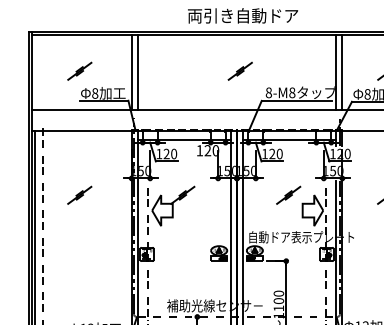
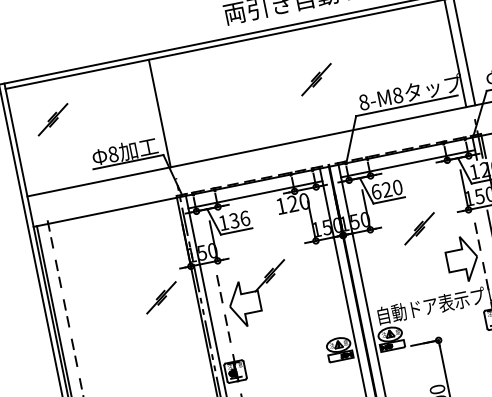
part: (79, 70) -> (52, 118), moved
line: (137, 72) -> (168, 111), removed
text: (170, 153) -> (239, 218), 120 -> 136
text: (264, 153) -> (375, 191), 120 -> 620
part: (79, 194) -> (160, 296), moved
part: (288, 194) -> (419, 227), moved

